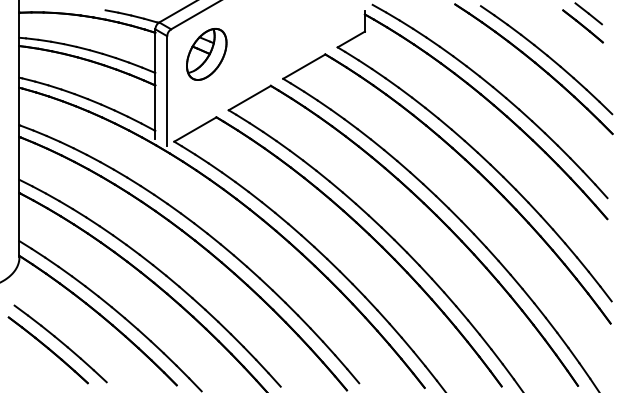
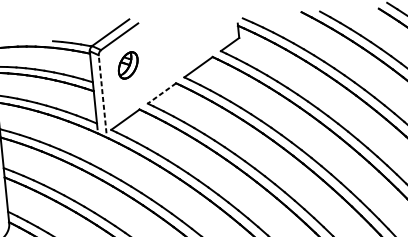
part: (206, 54) -> (128, 65), size x0.7
line: (167, 90) -> (102, 93), solid -> dashed
line: (249, 98) -> (161, 93), solid -> dashed

